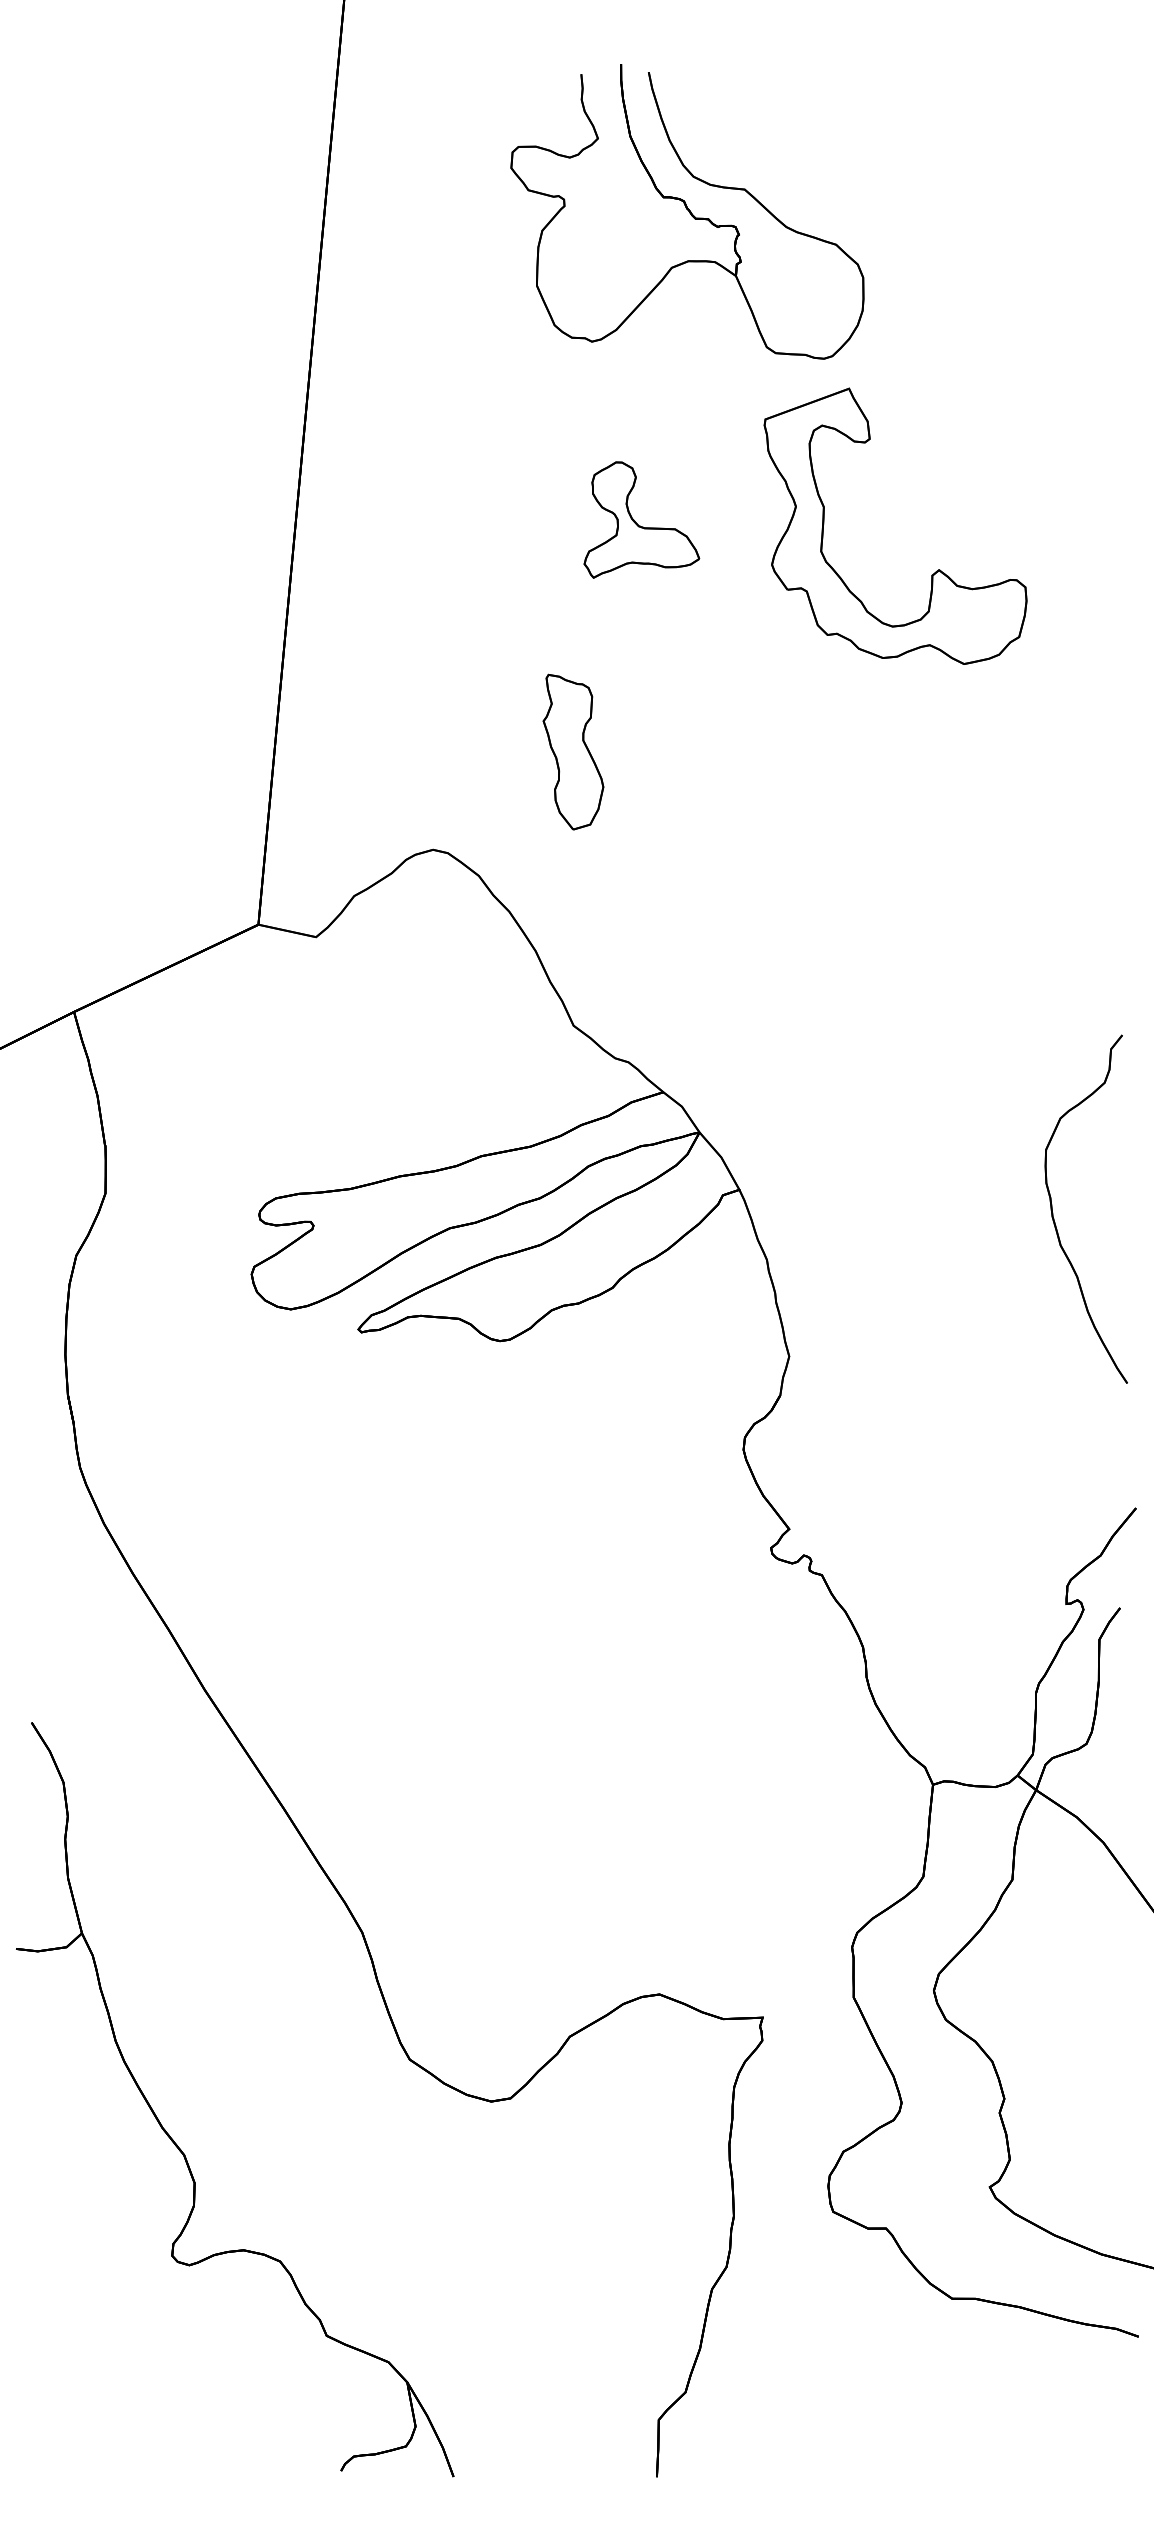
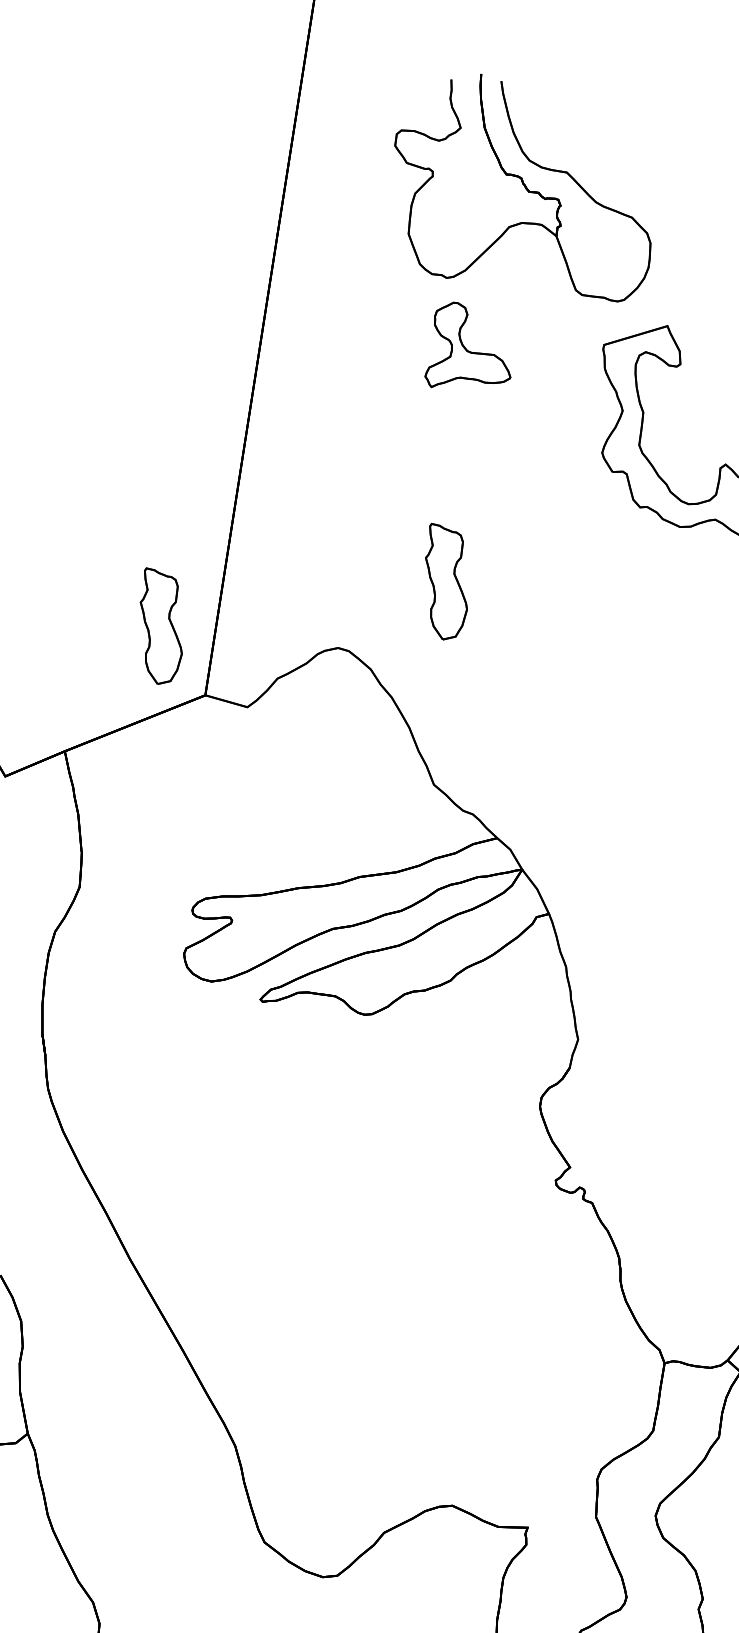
part: (687, 211) -> (523, 186), moved
part: (641, 519) -> (469, 346), moved
part: (193, 835) -> (161, 626), added

